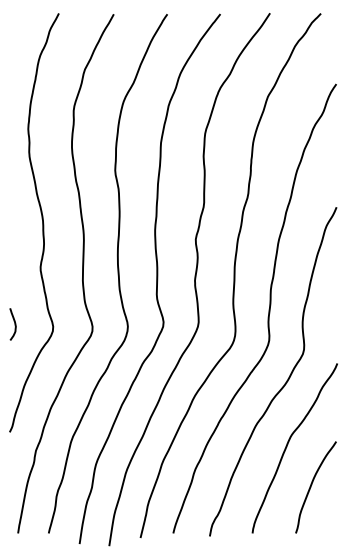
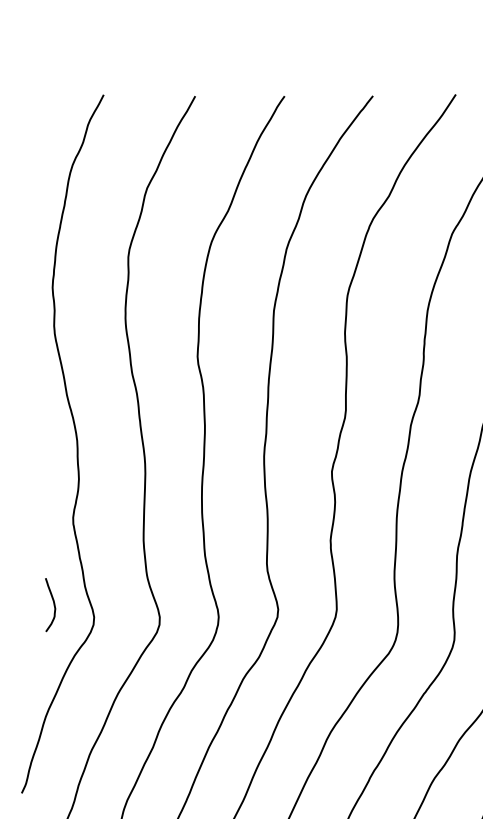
curve: (14, 324) -> (52, 605), moved

